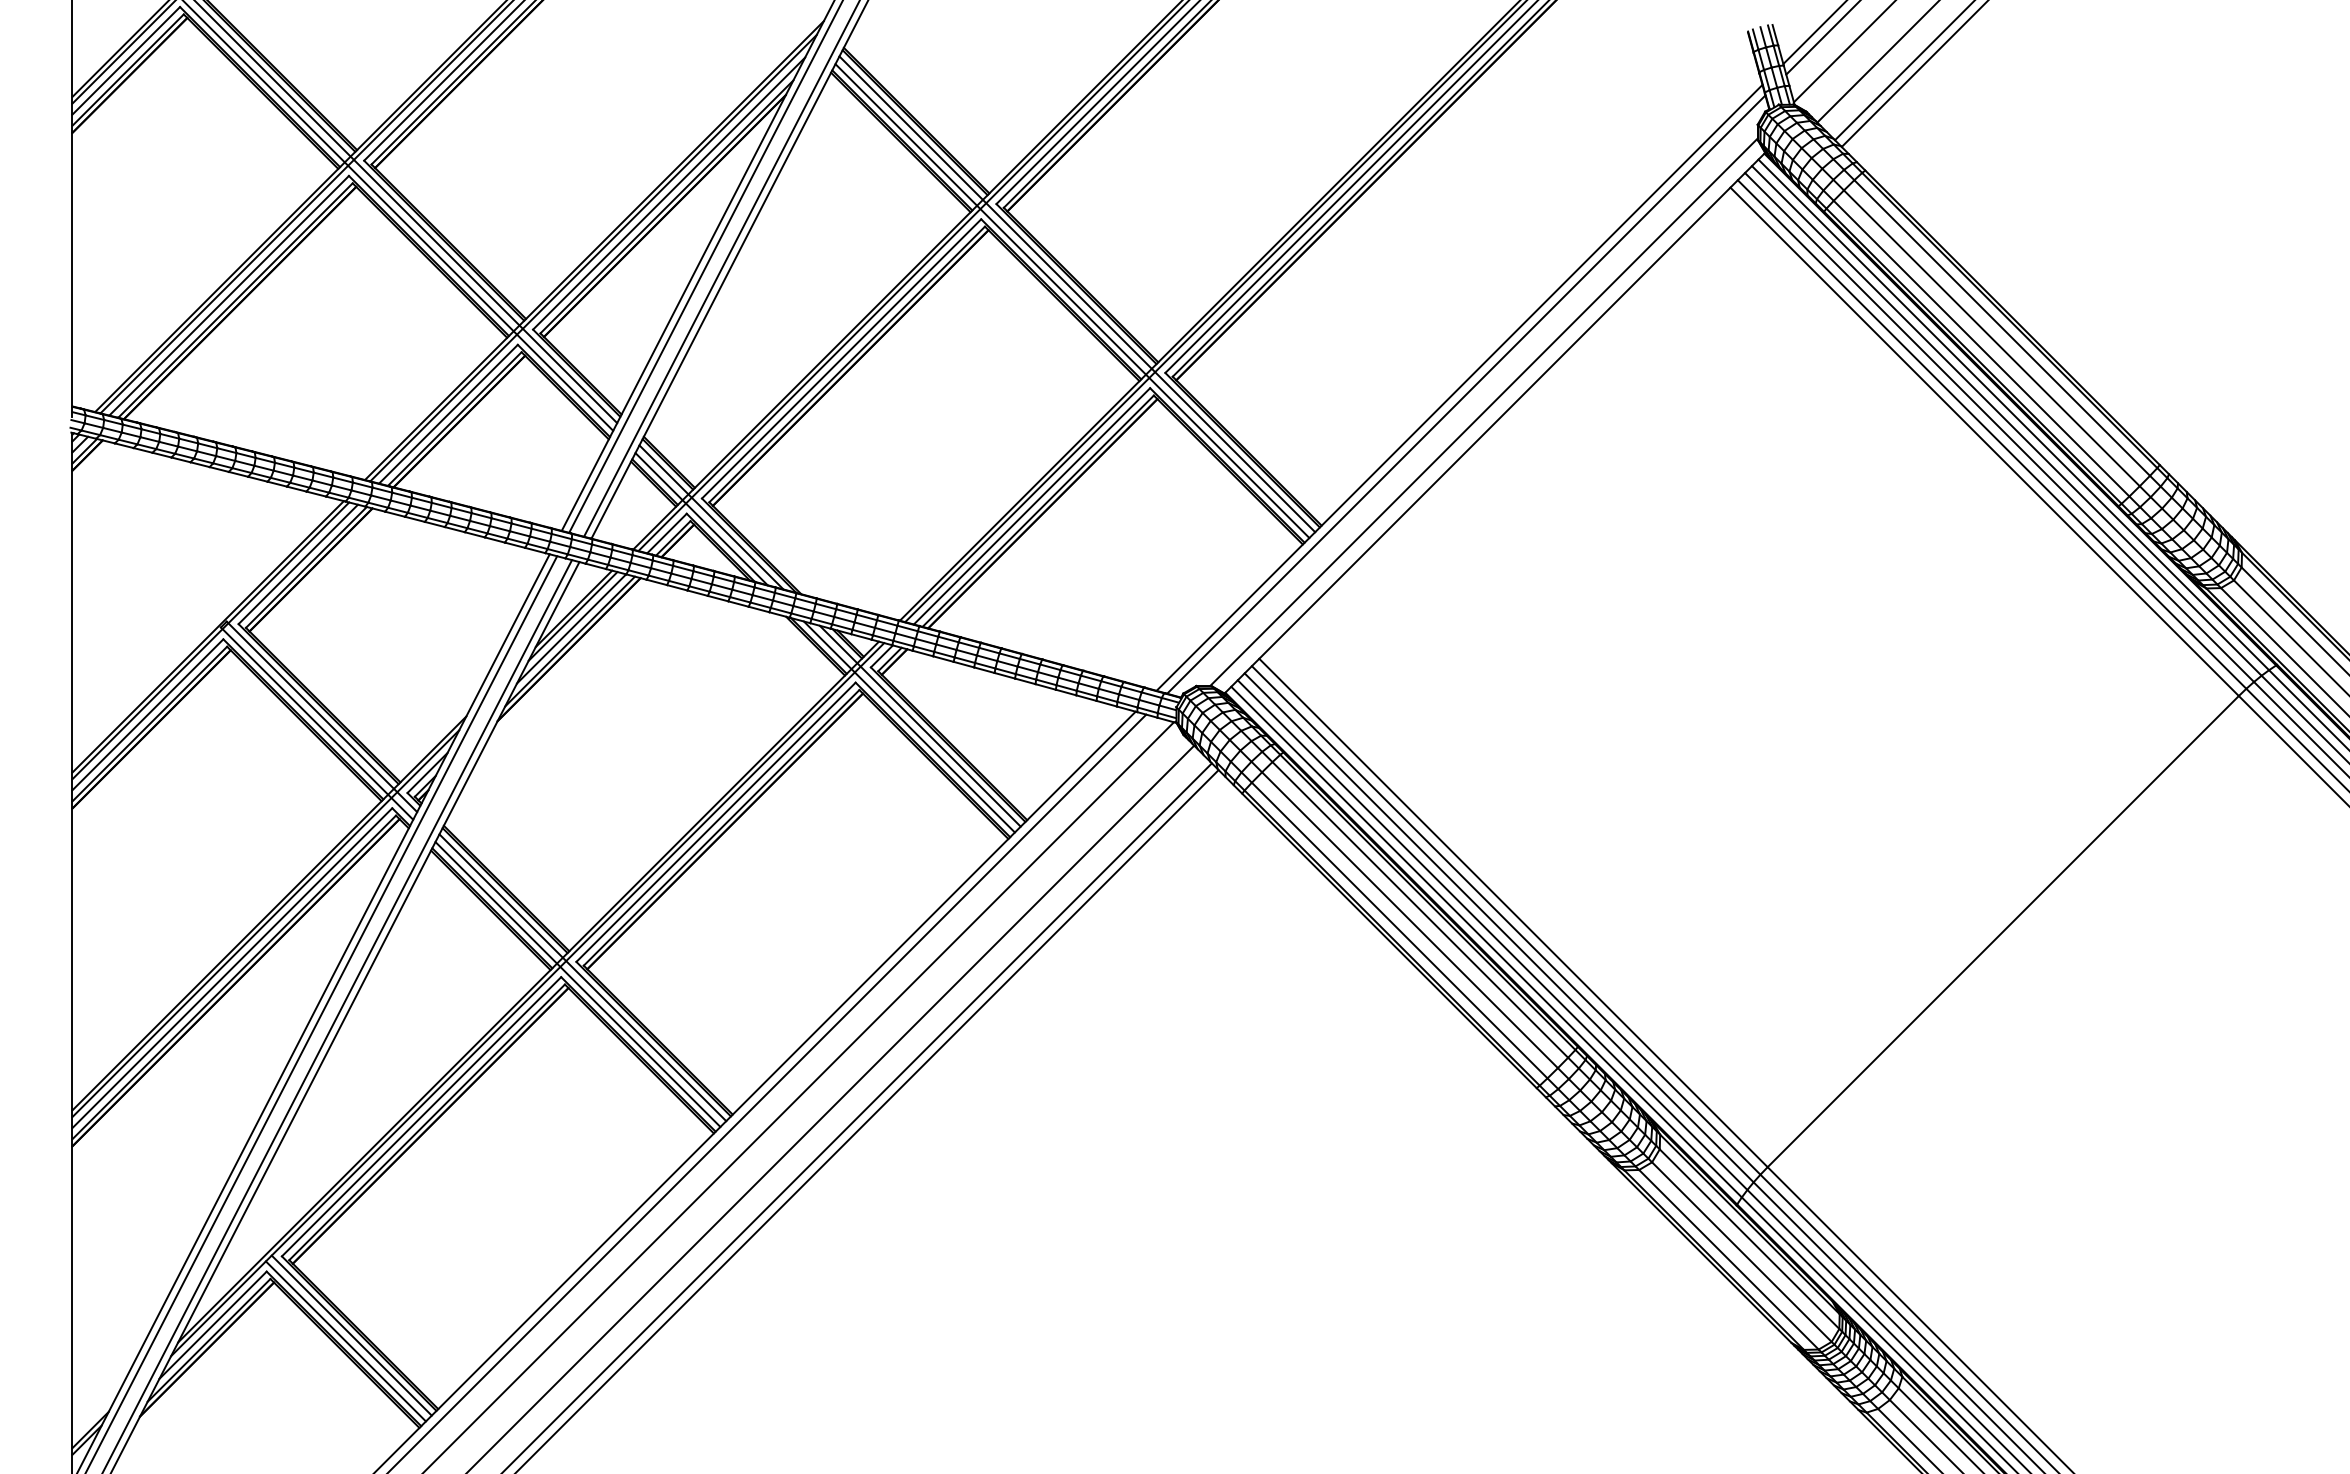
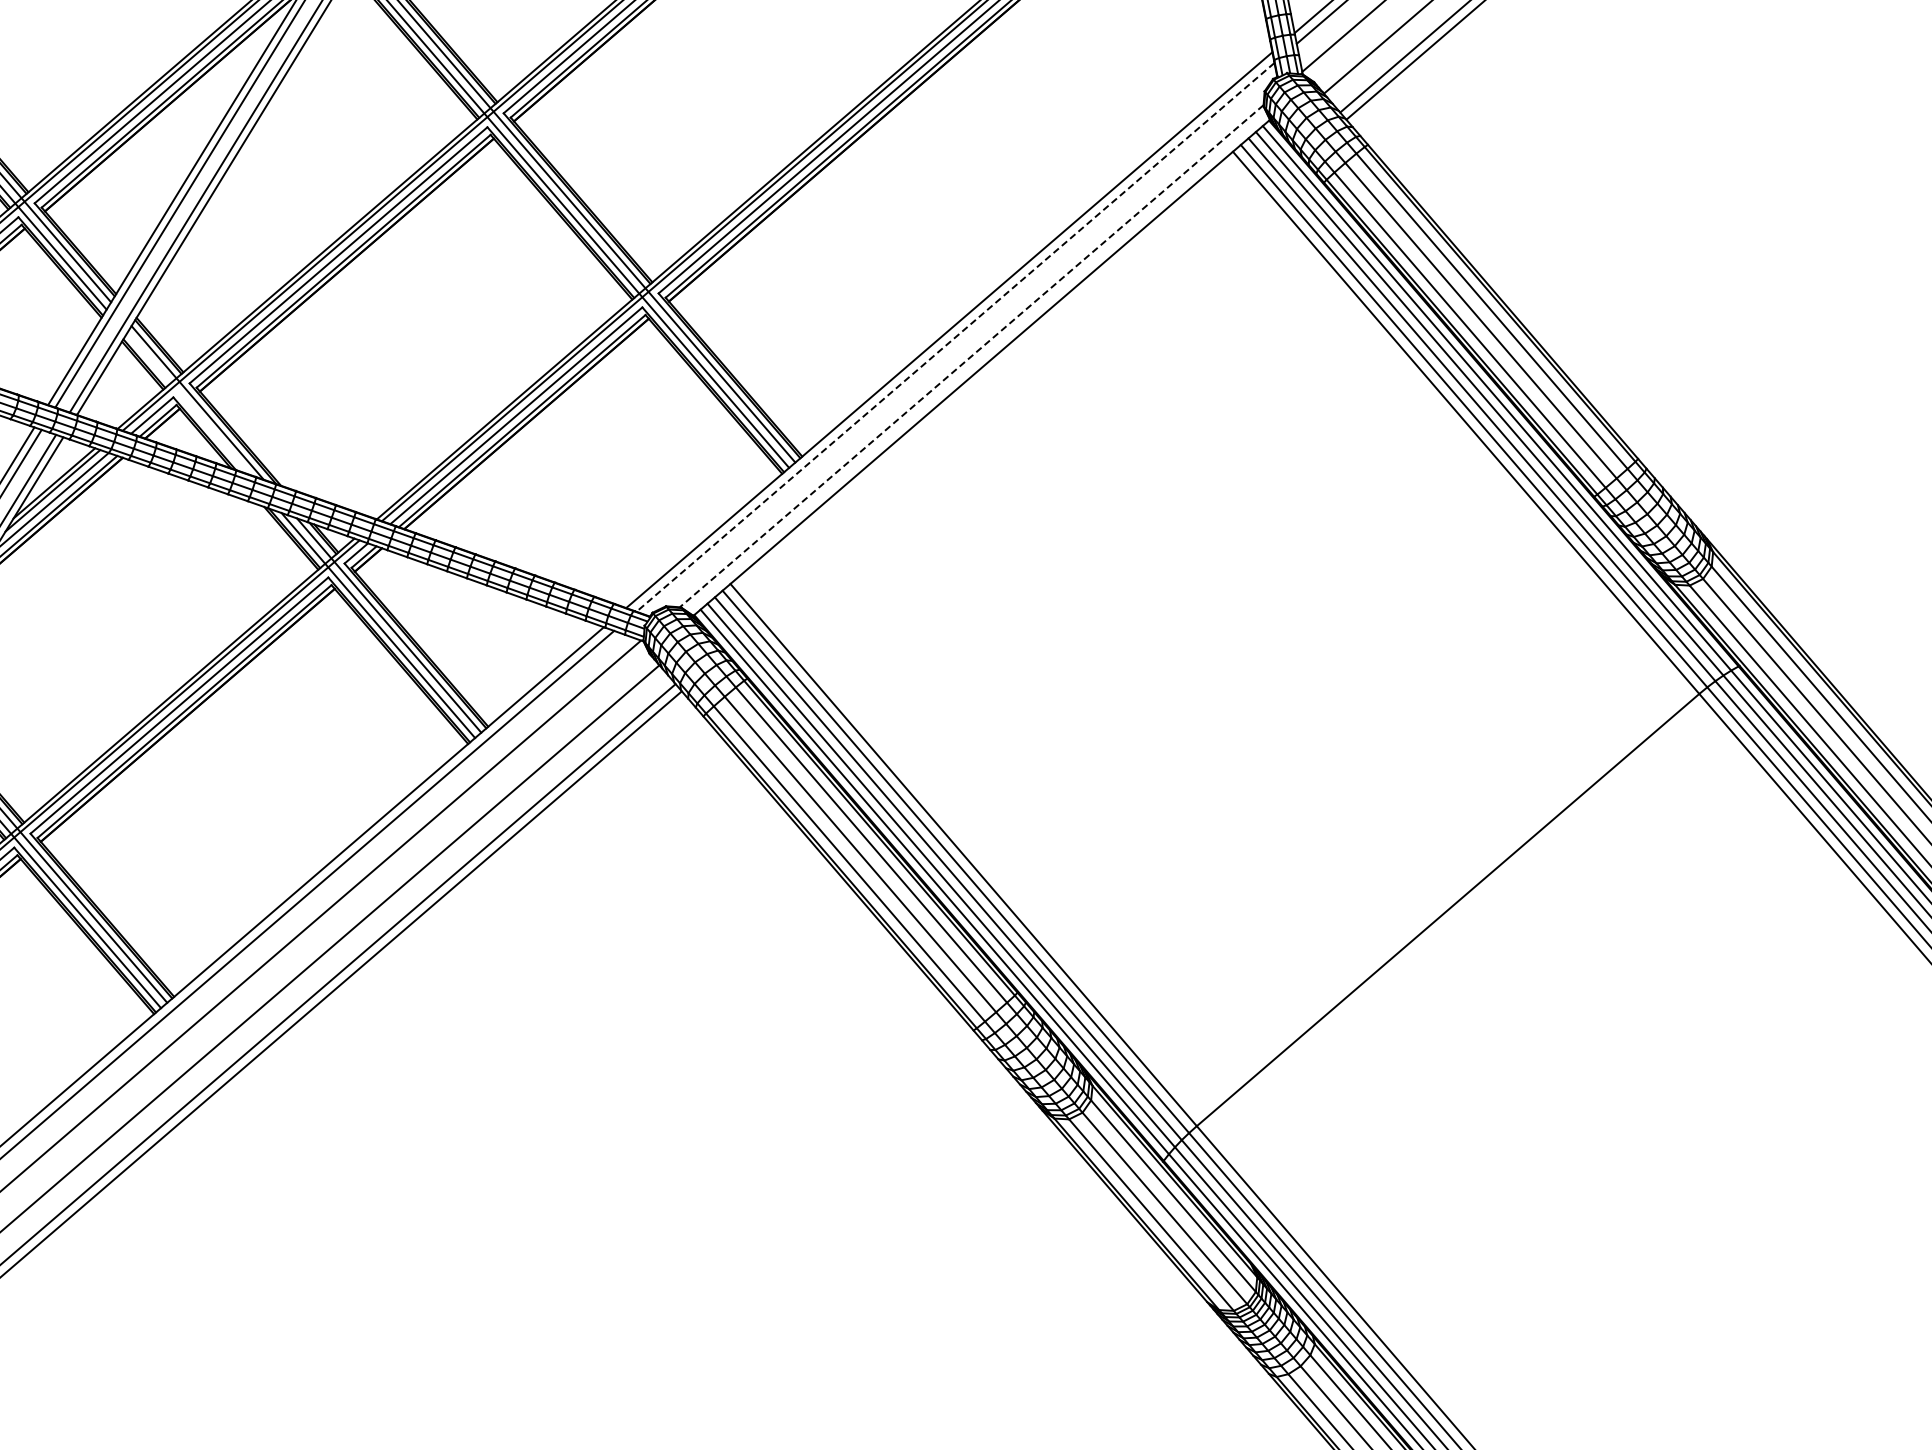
line: (1465, 394) -> (954, 337), solid -> dashed
line: (1483, 412) -> (971, 356), solid -> dashed
line: (701, 519) -> (187, 404), removed

